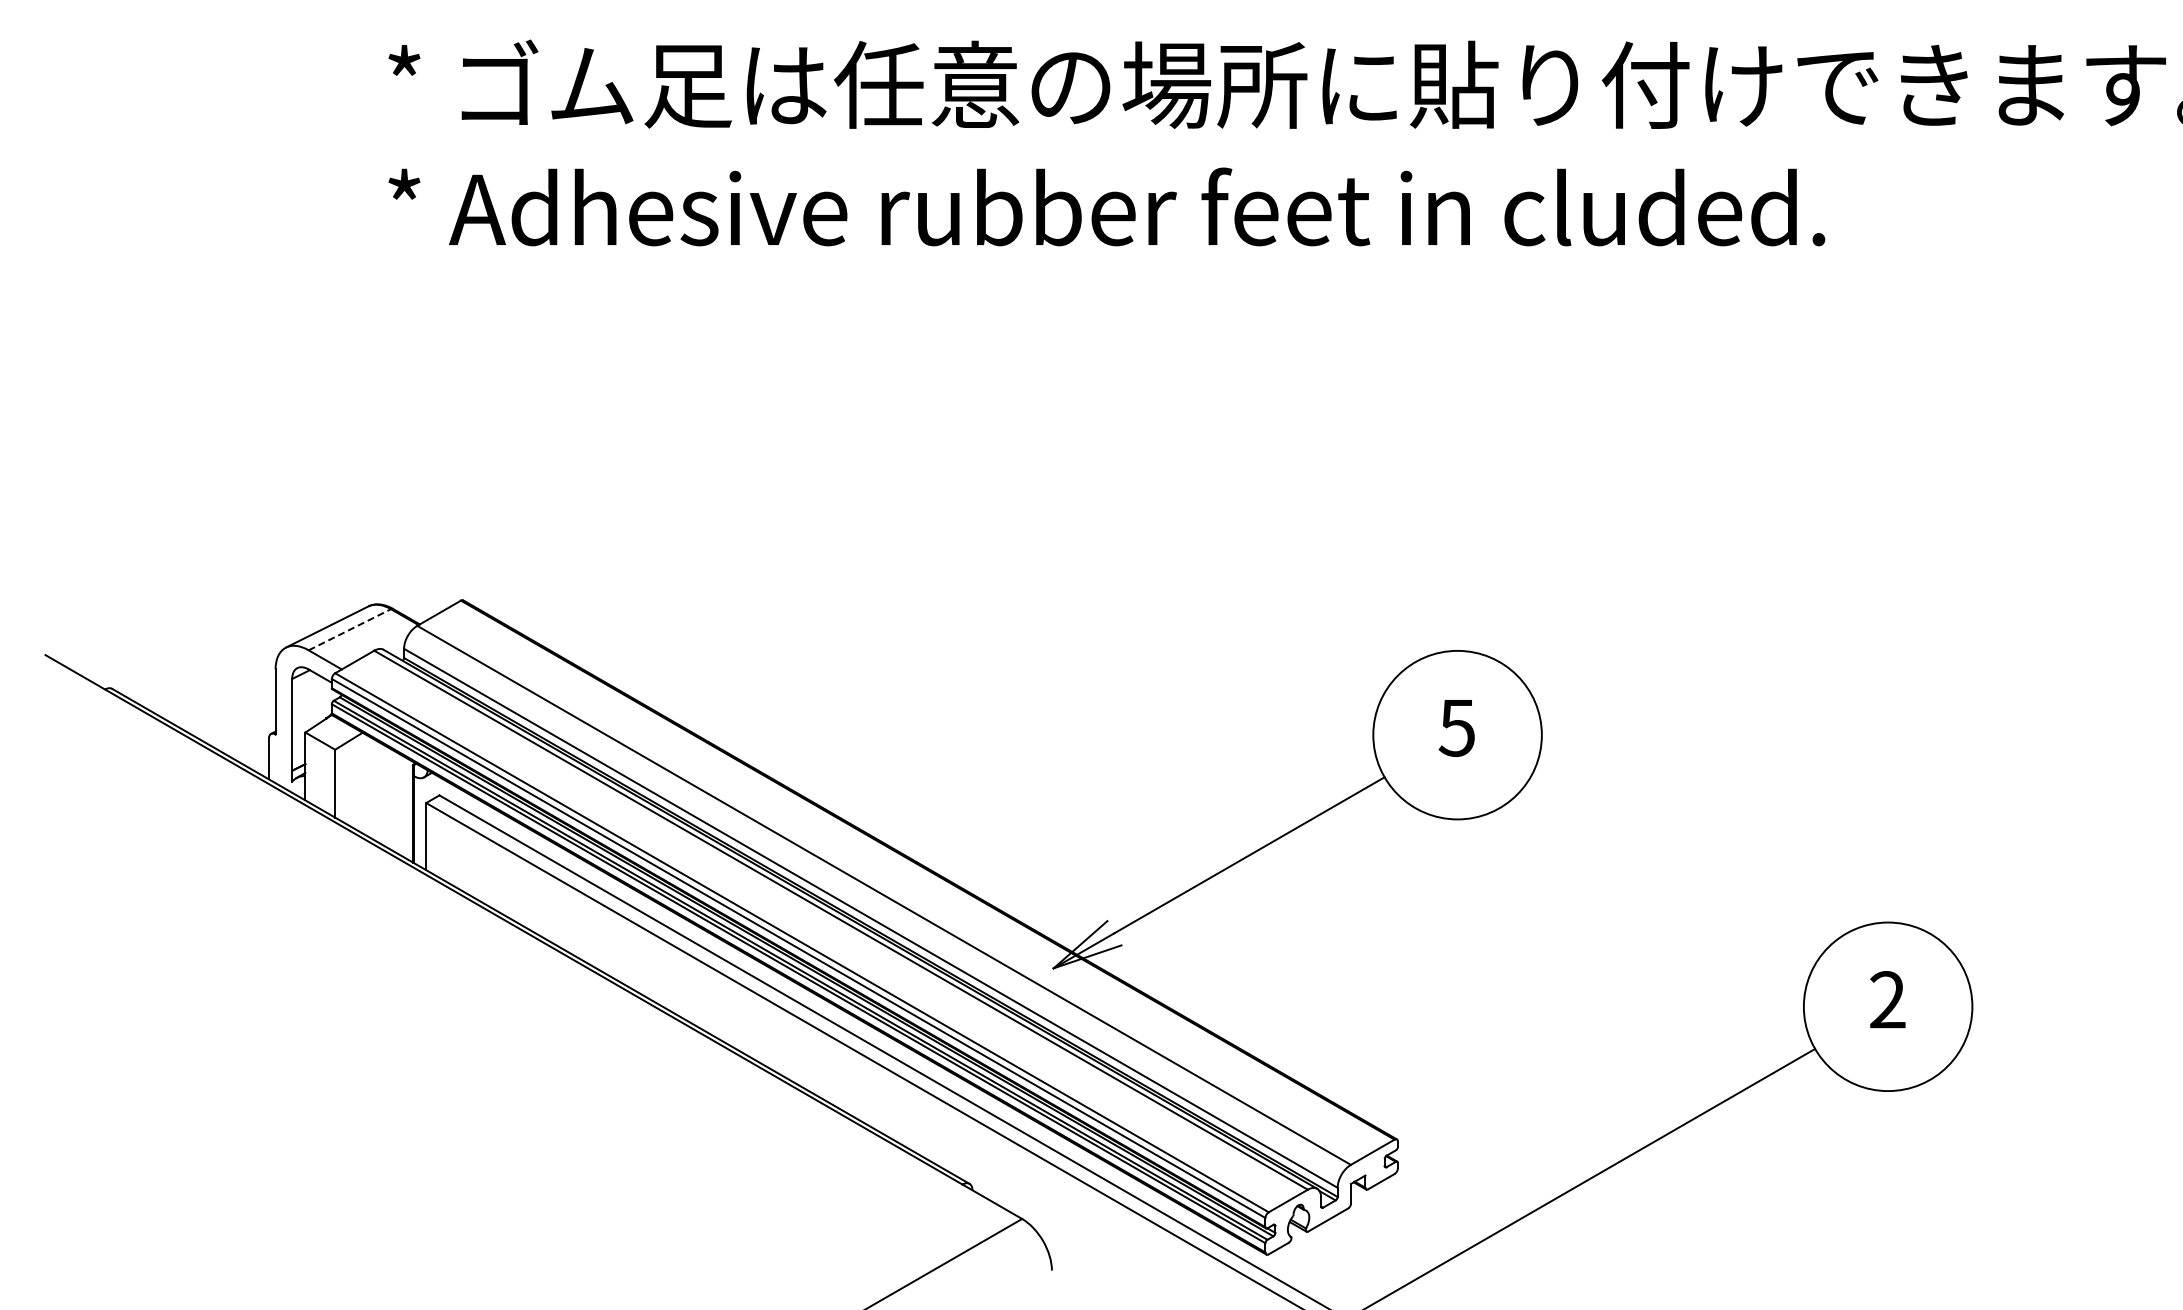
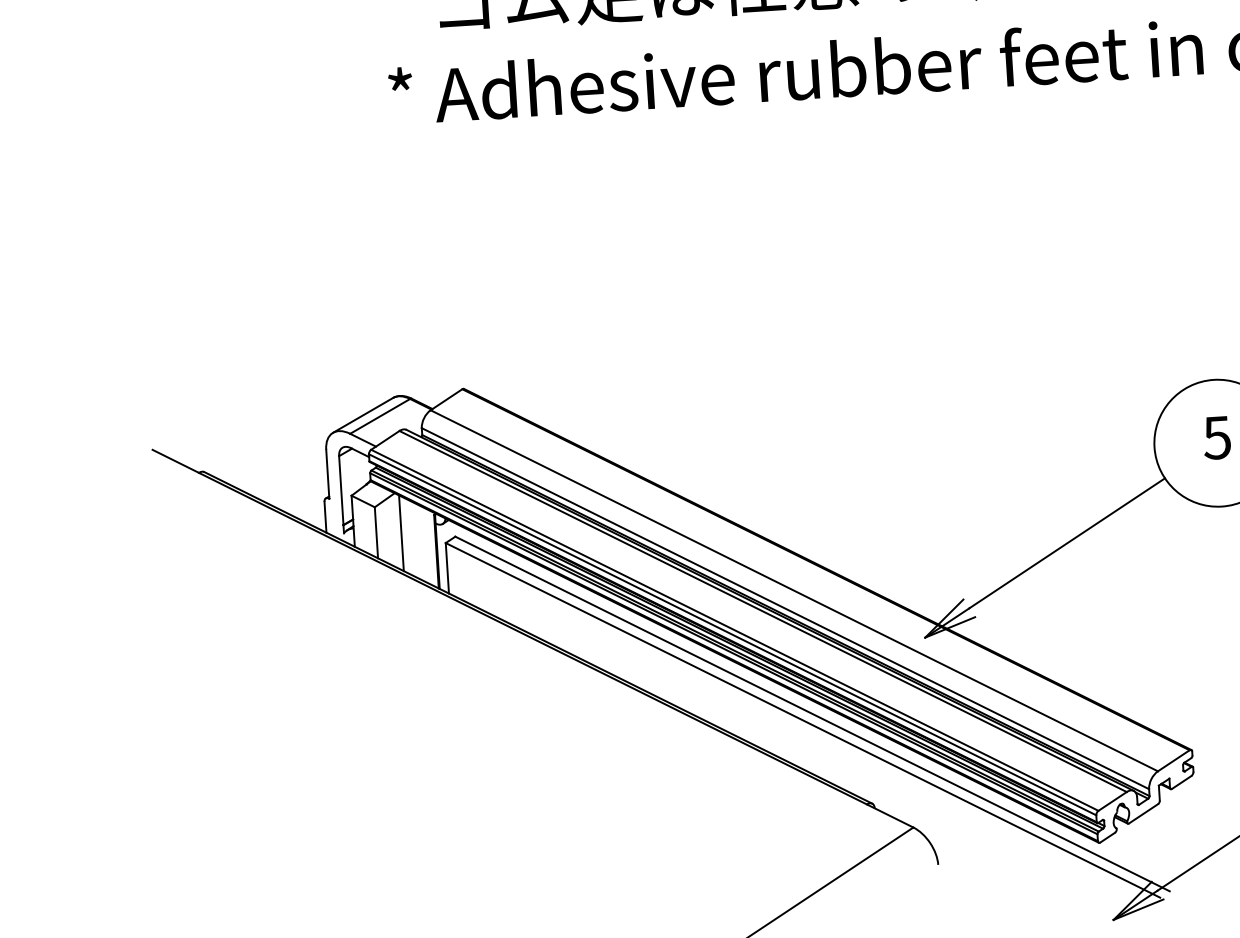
line: (350, 629) -> (380, 416), dashed -> solid
line: (368, 786) -> (401, 533), added

